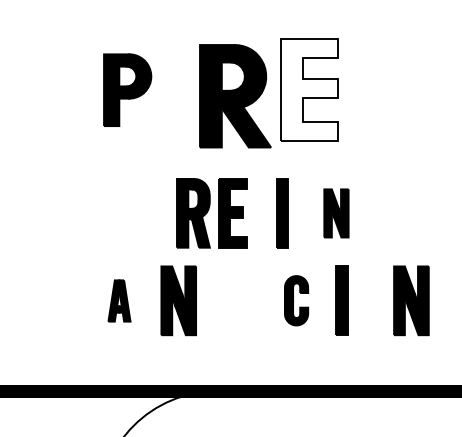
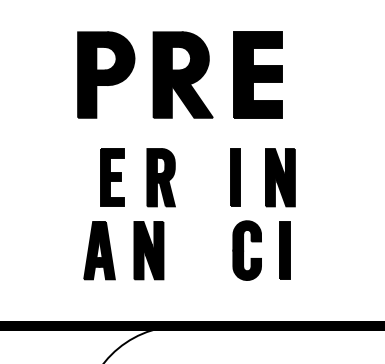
part: (127, 89) -> (106, 74), size x1.43
fill: (308, 89) -> (257, 74), added
part: (234, 95) -> (182, 74), moved
part: (233, 213) -> (112, 177), moved
part: (336, 213) -> (280, 177), size x1.43
part: (119, 300) -> (99, 250), size x1.67
part: (295, 300) -> (246, 250), size x1.43
part: (410, 300) -> (342, 250), removed

